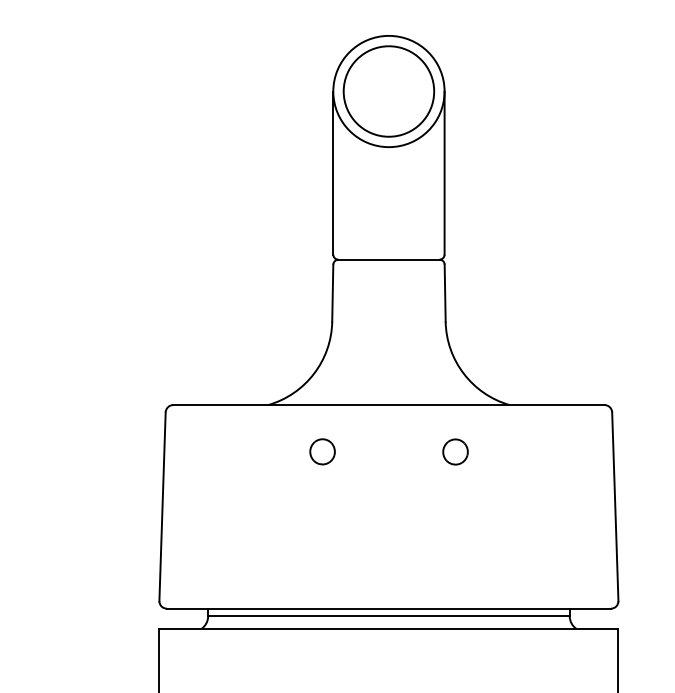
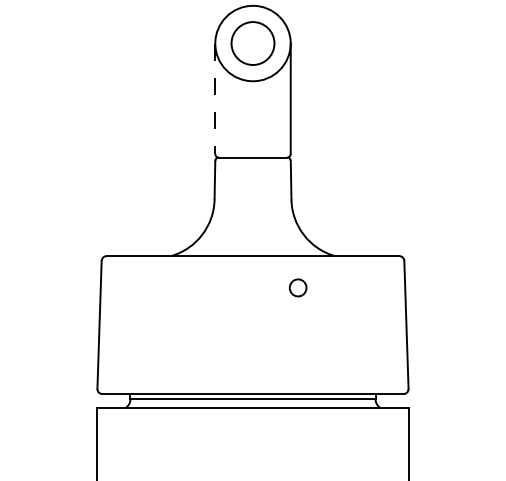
circle: (388, 91) -> (252, 43), size x0.7
line: (333, 174) -> (215, 99), solid -> dashed
part: (321, 451) -> (207, 287), removed

